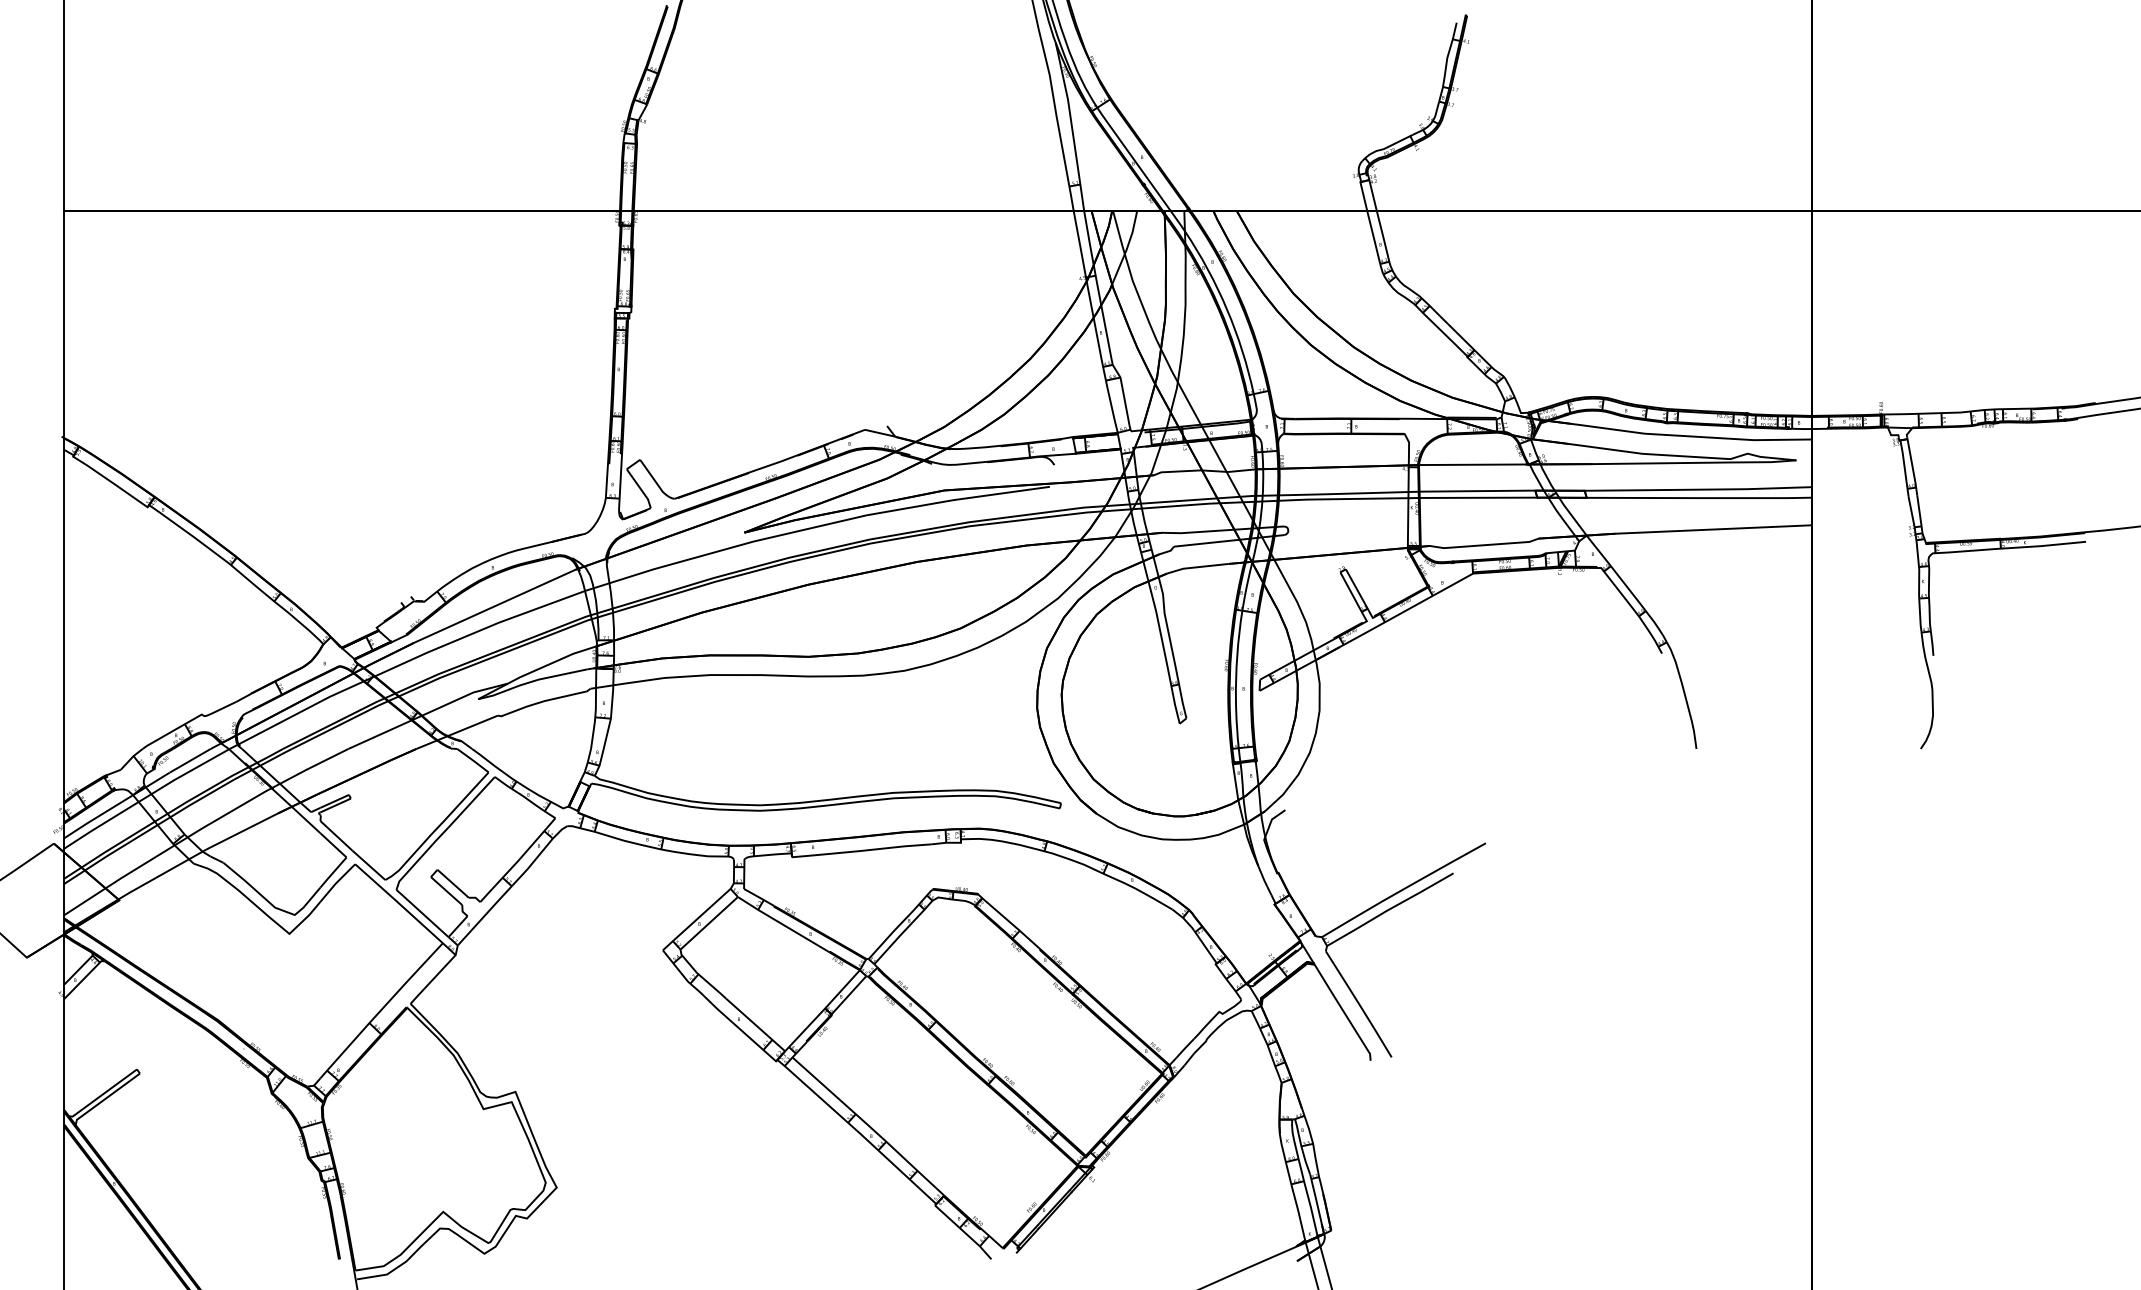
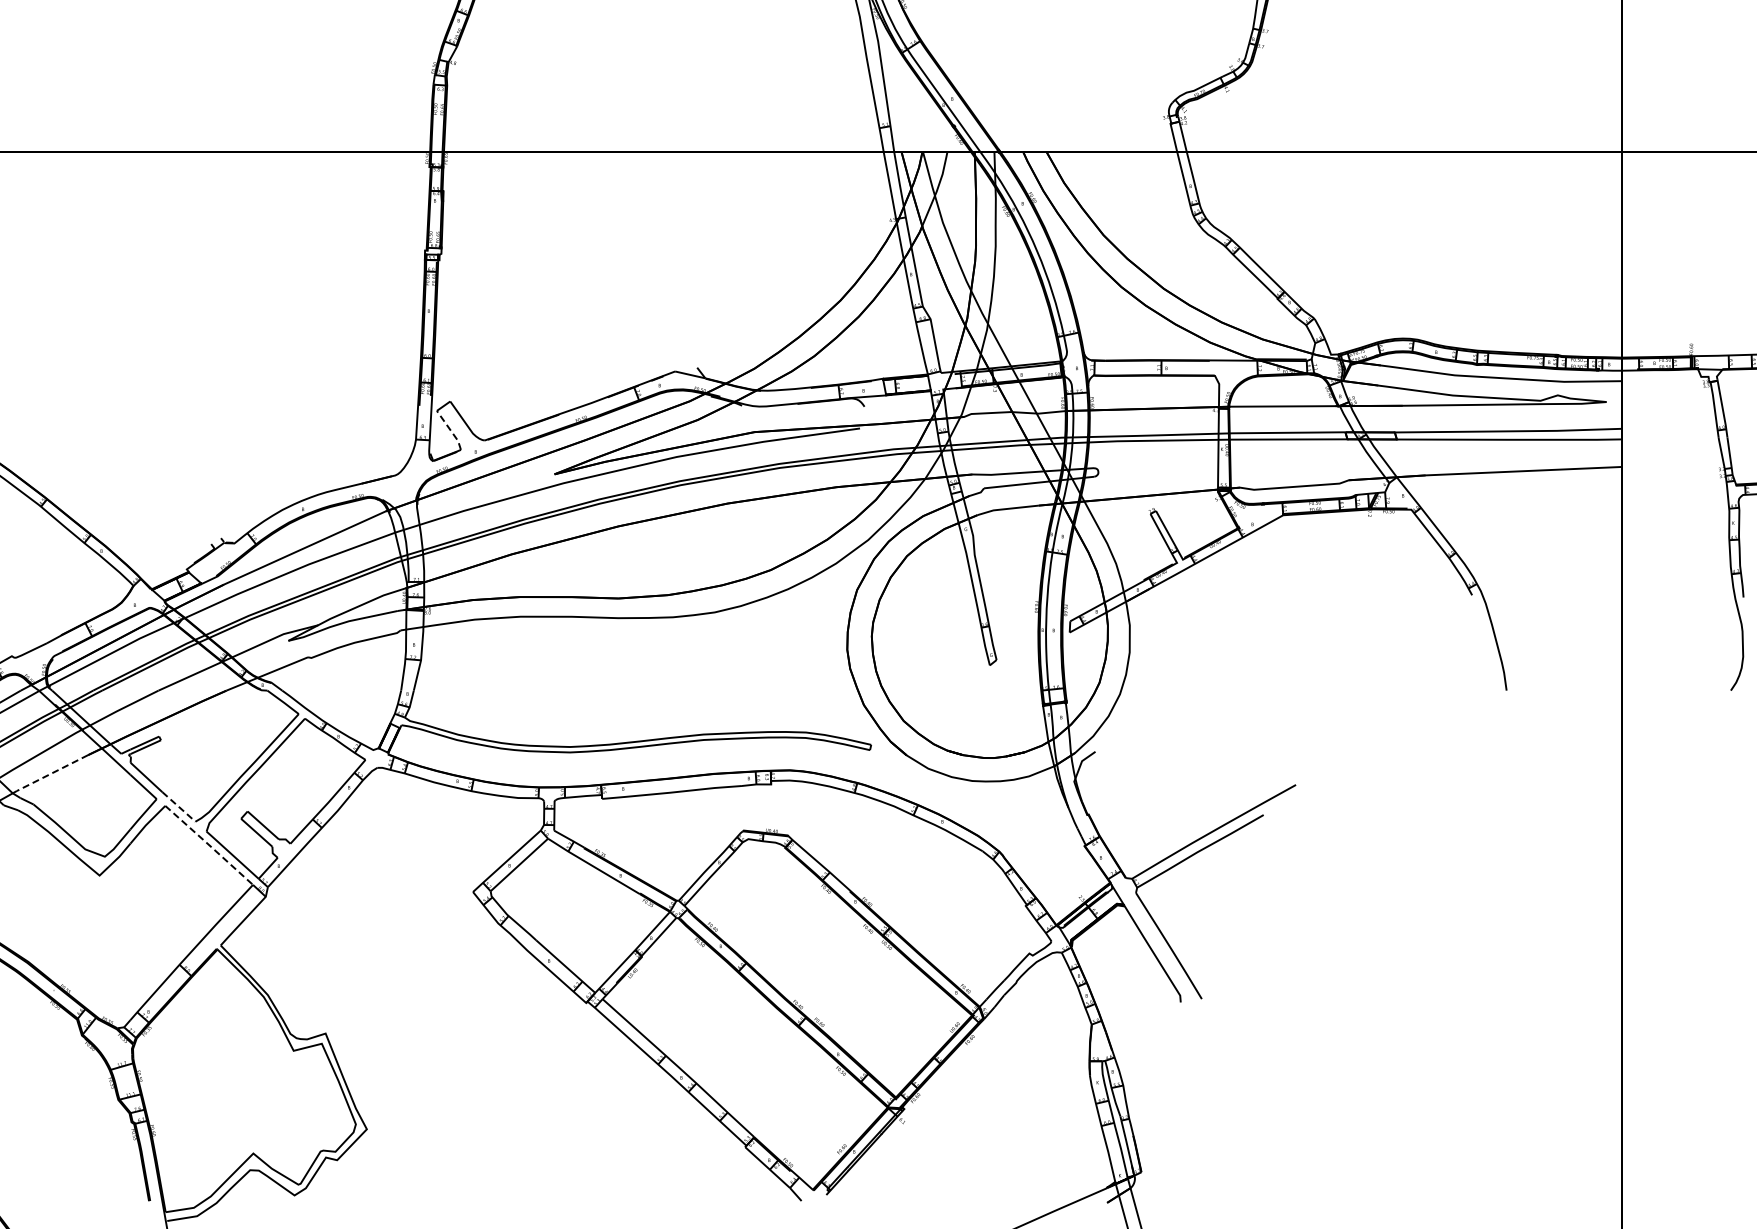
line: (640, 488) -> (450, 430), solid -> dashed
line: (242, 831) -> (52, 773), solid -> dashed
line: (369, 865) -> (179, 807), solid -> dashed
line: (398, 903) -> (208, 845), solid -> dashed

